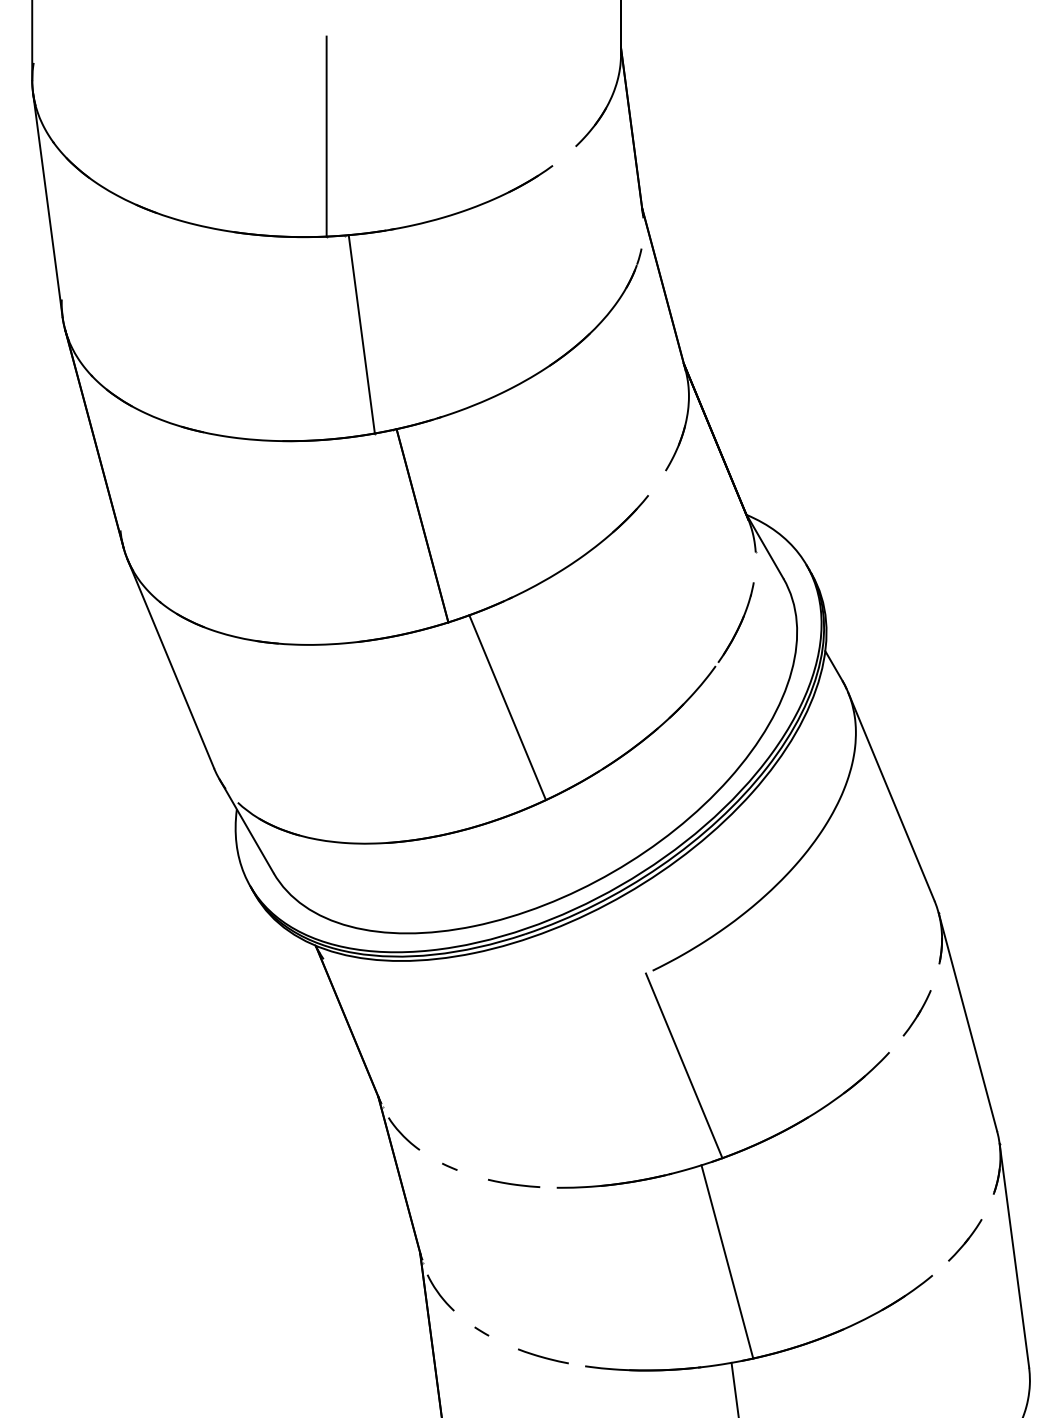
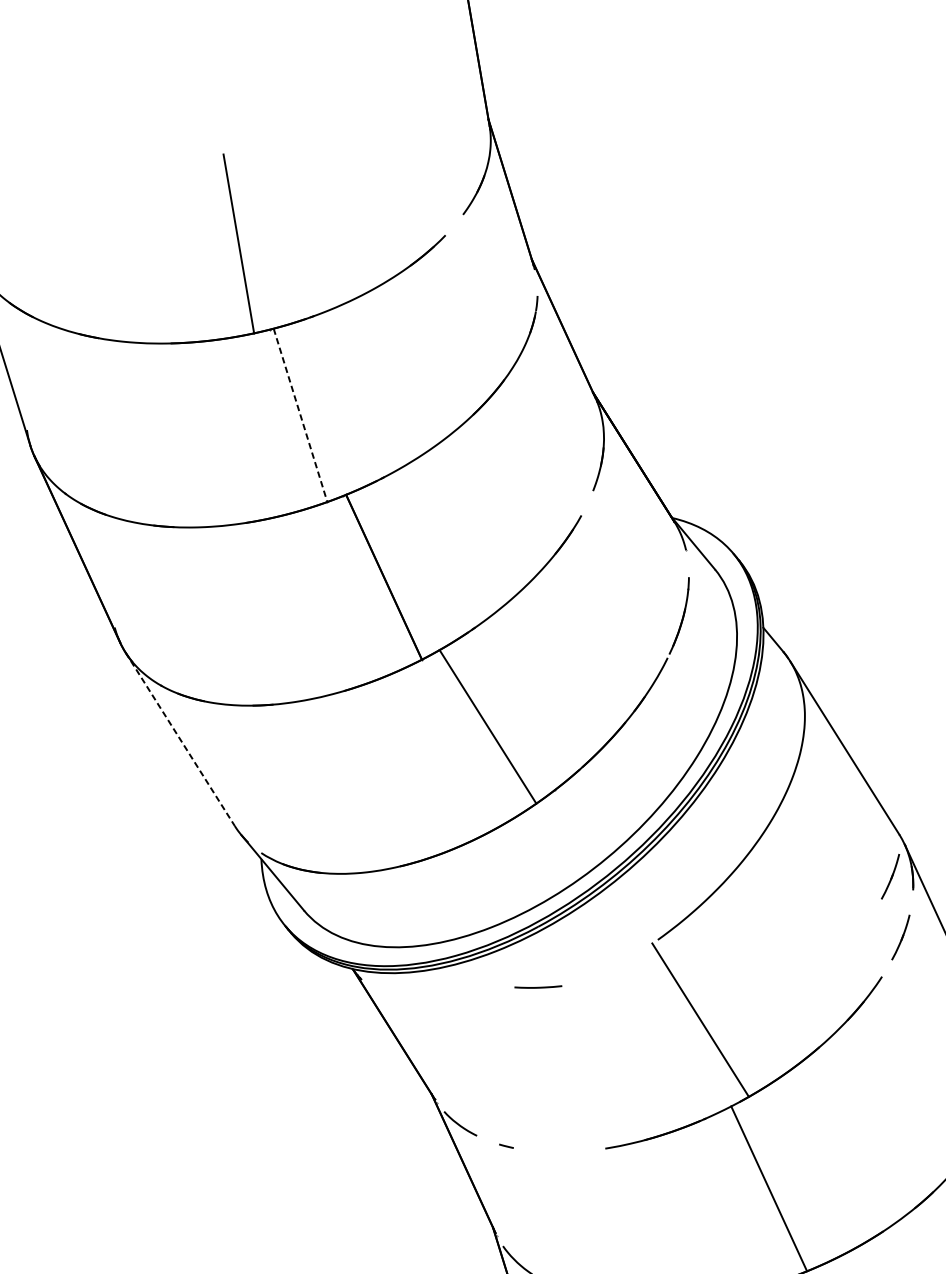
line: (361, 334) -> (300, 415), solid -> dashed
line: (170, 663) -> (179, 738), solid -> dashed
part: (916, 945) -> (889, 877), added
curve: (514, 1183) -> (538, 986), moved

